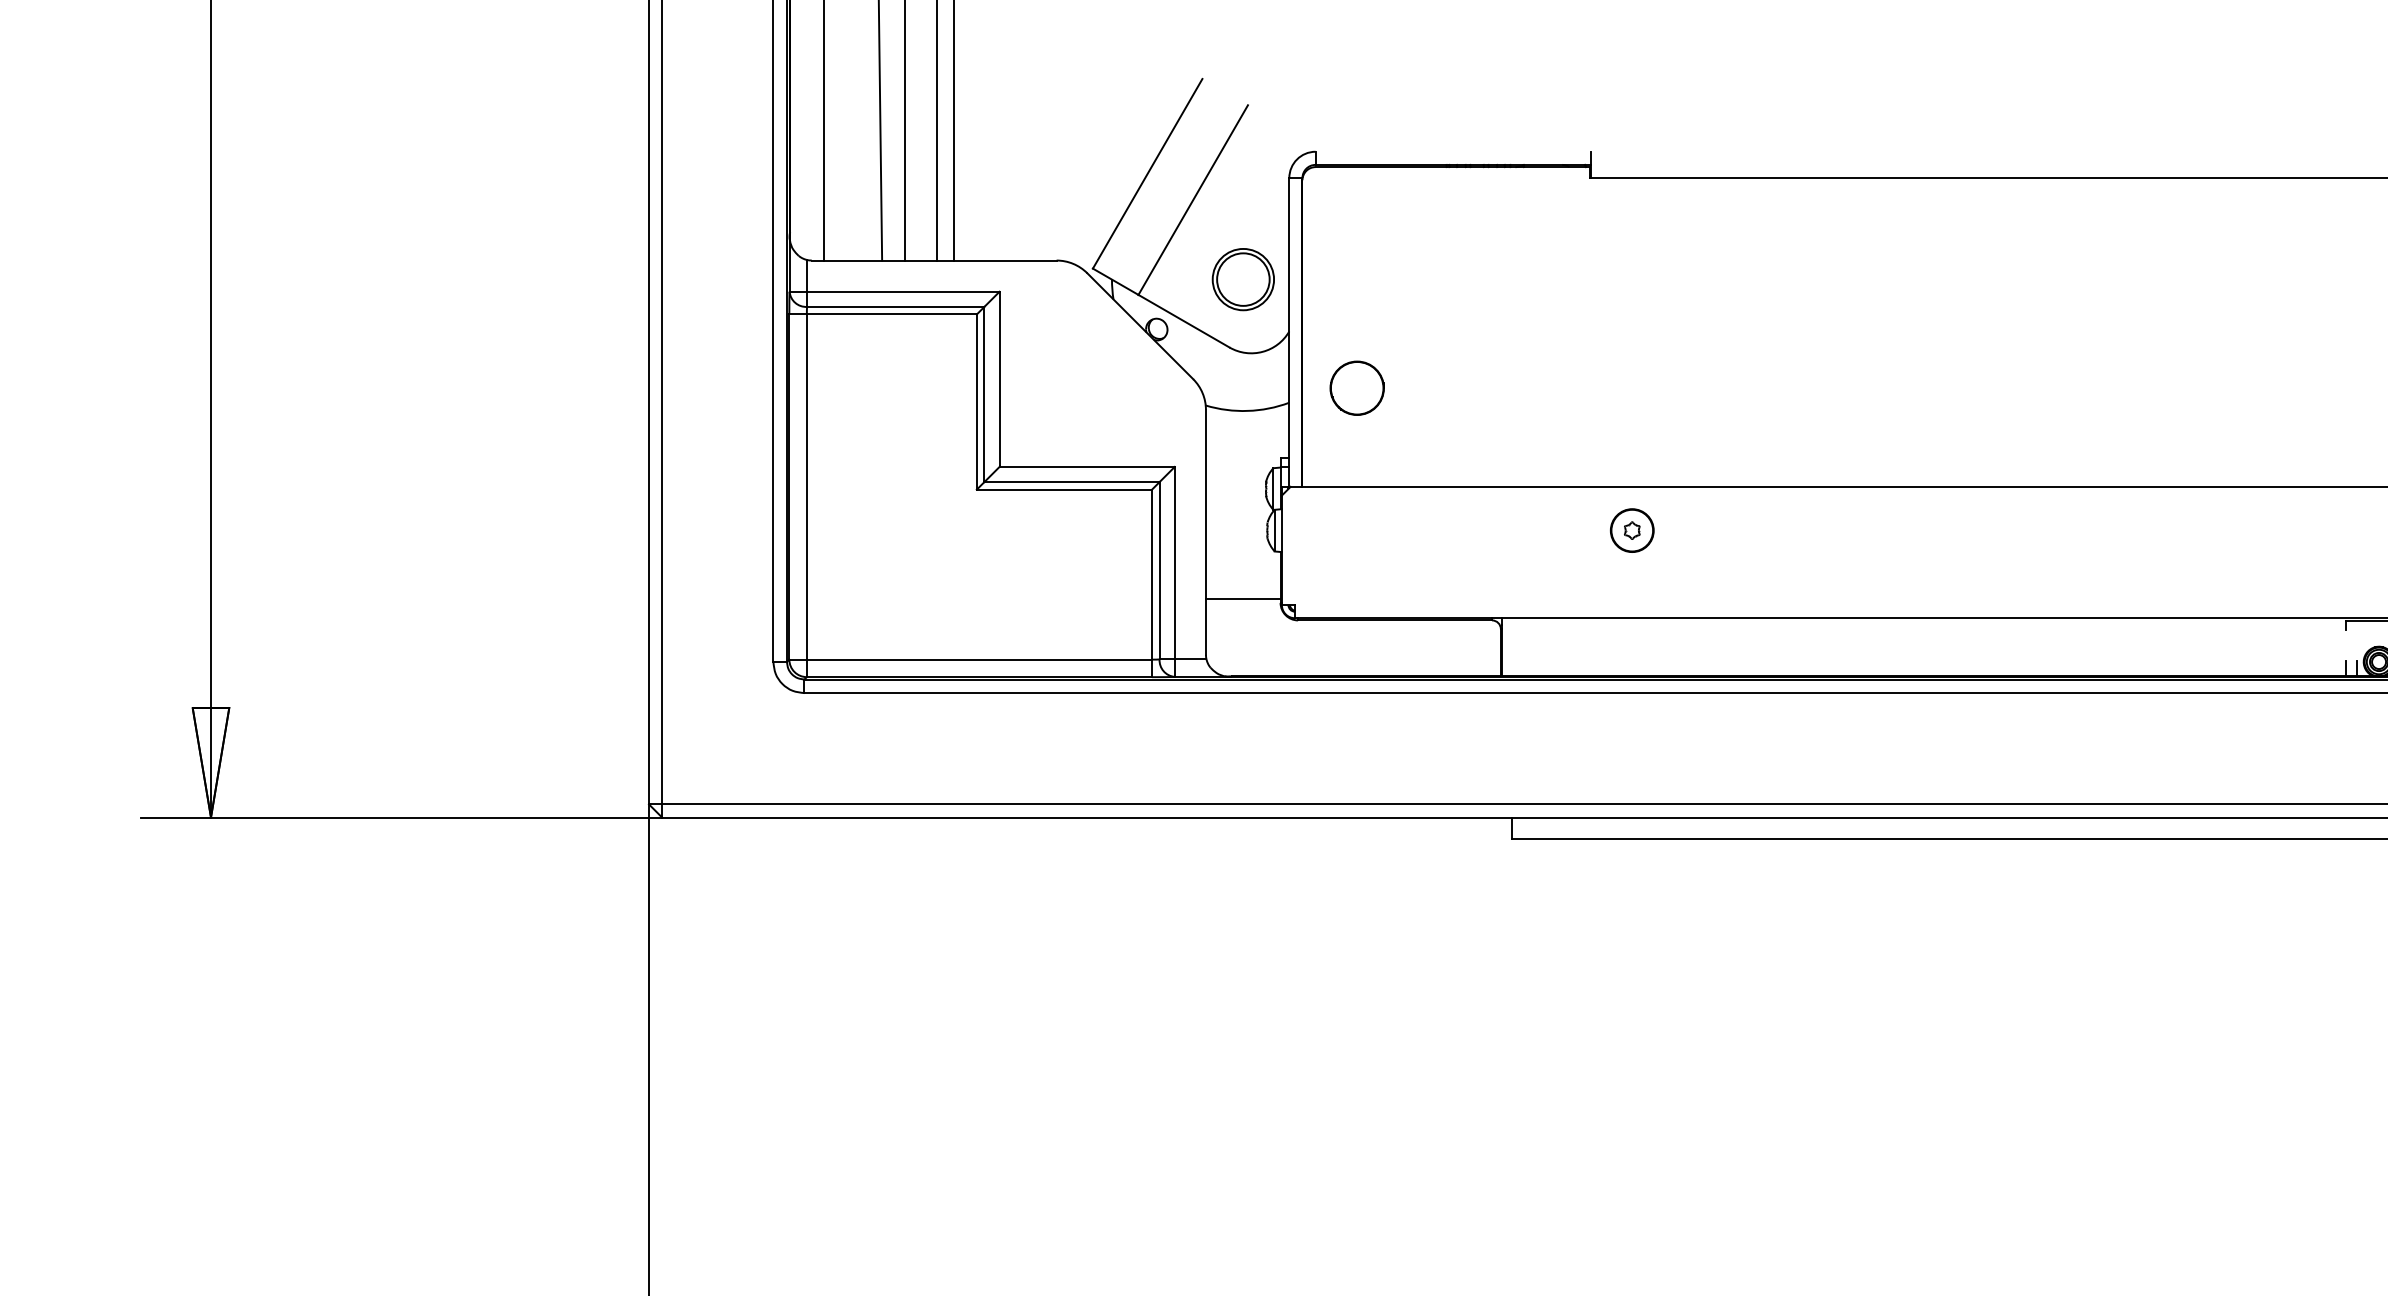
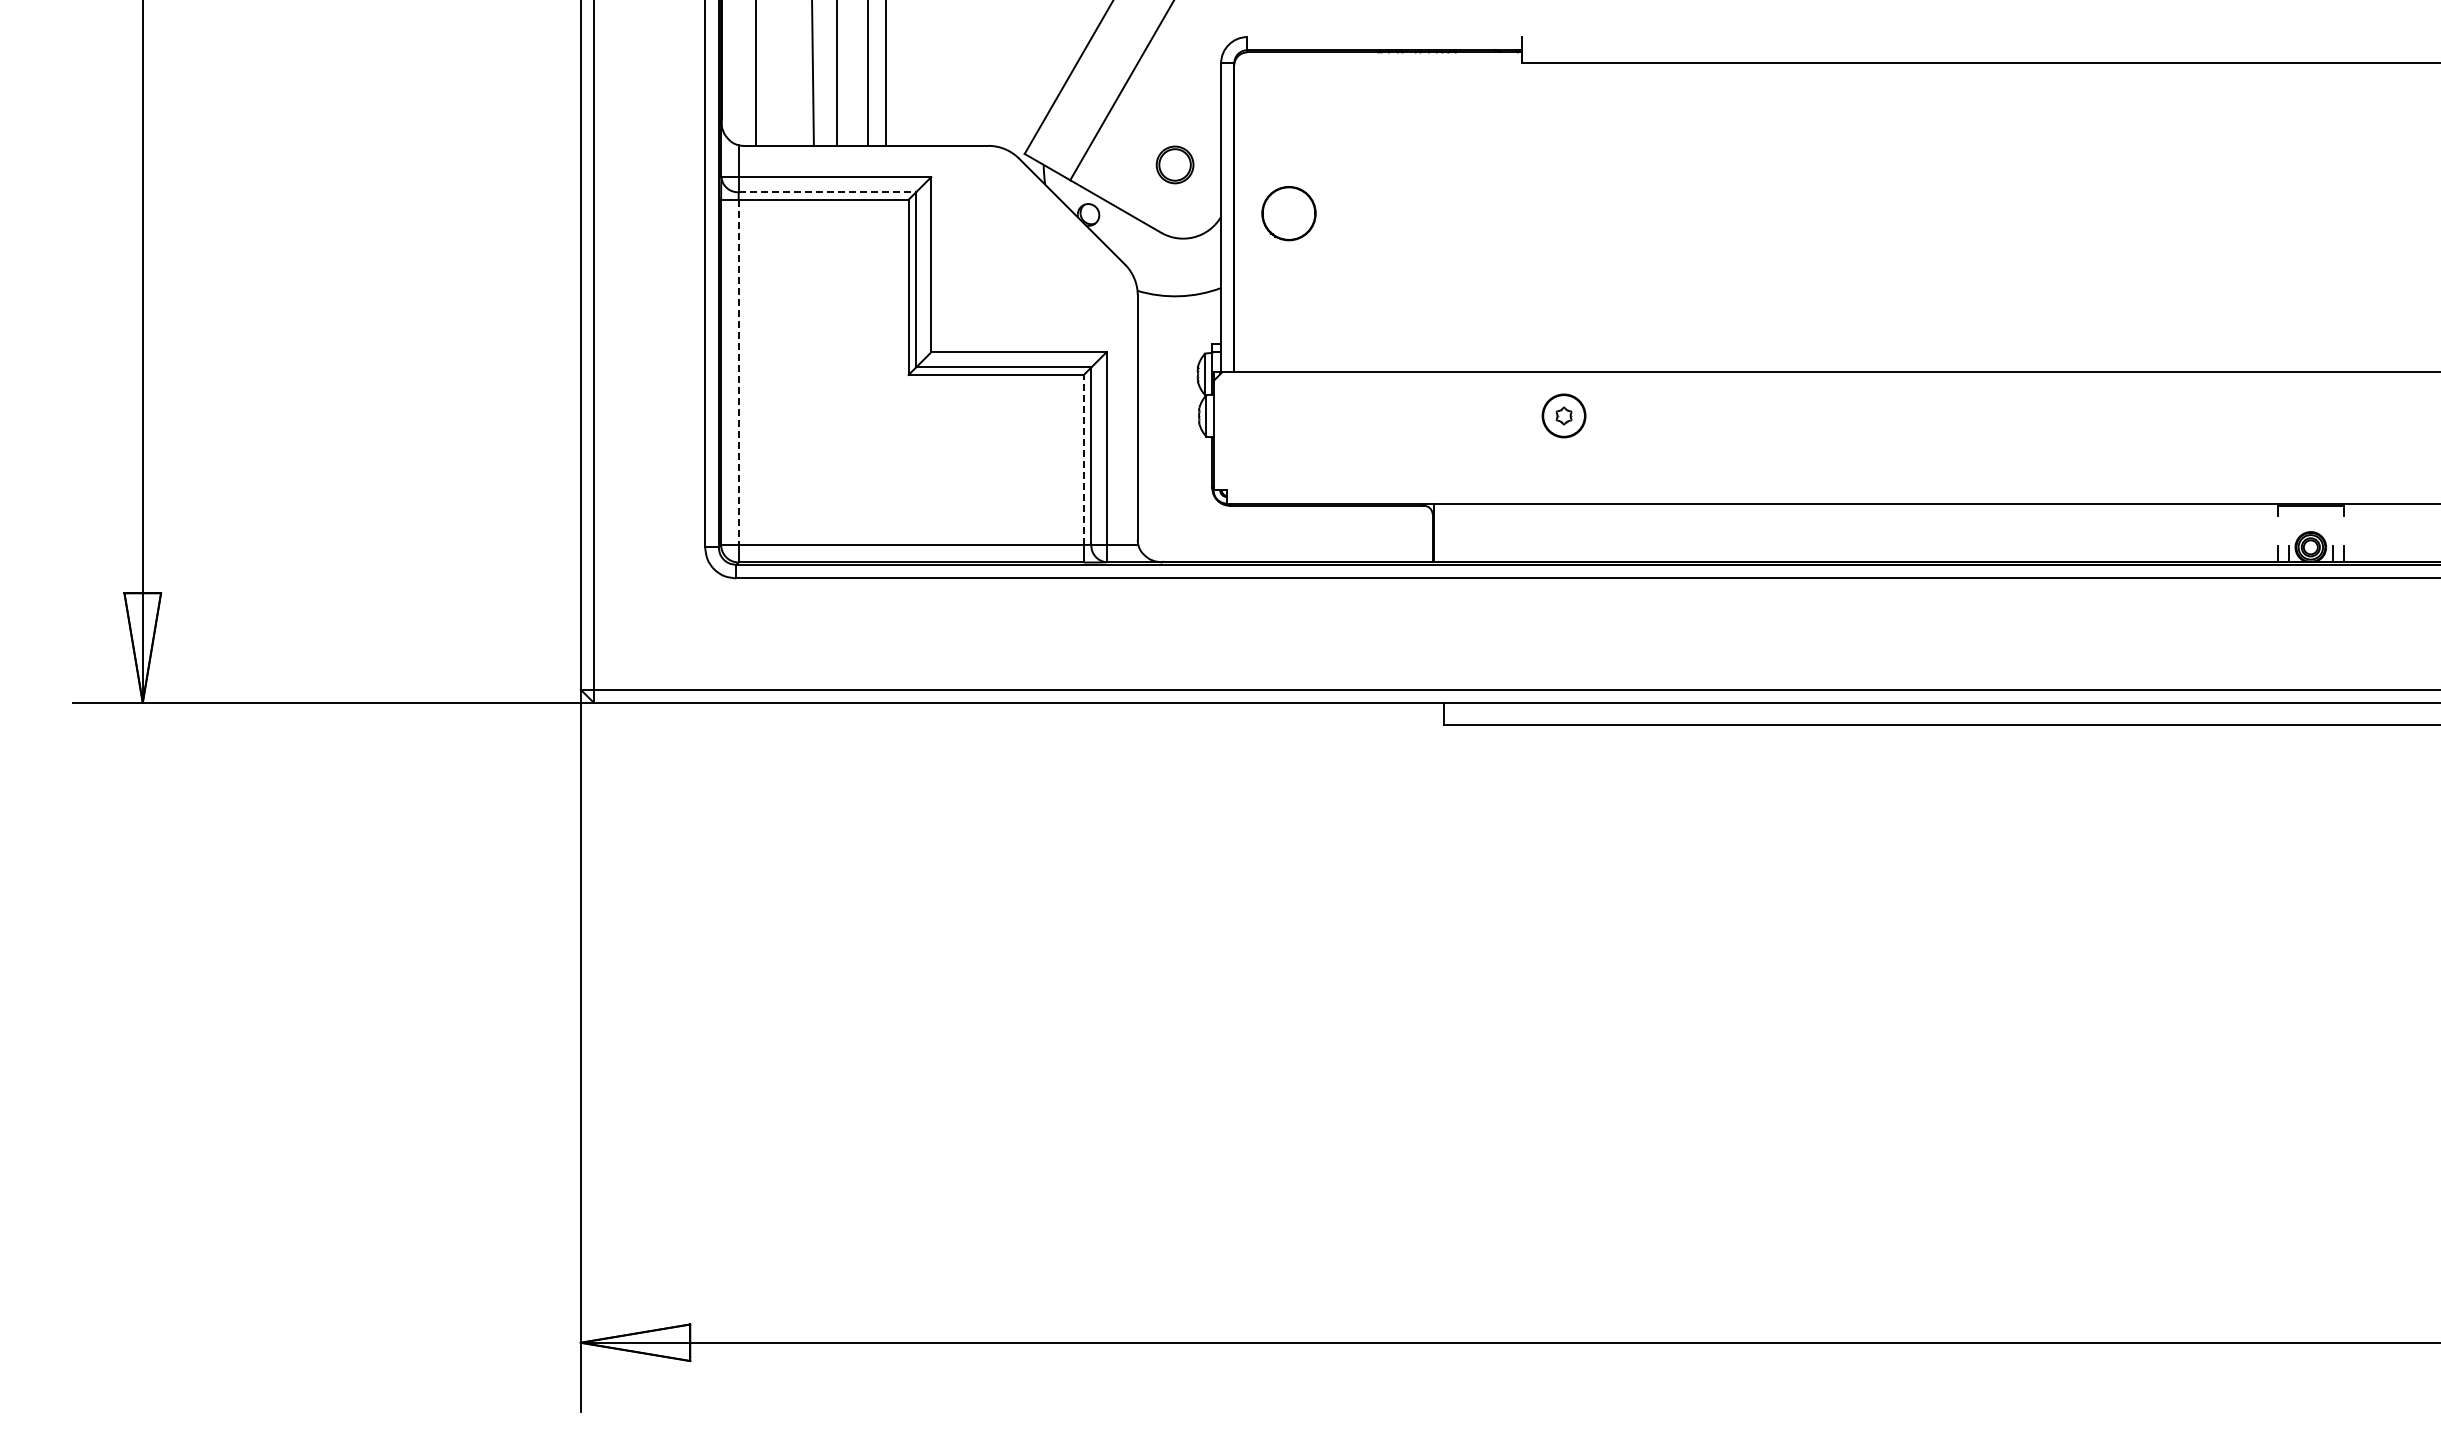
part: (1242, 279) -> (1174, 164), size x0.6
line: (895, 307) -> (827, 192), solid -> dashed
circle: (1356, 388) -> (1288, 213), moved
line: (806, 487) -> (738, 372), solid -> dashed
line: (1151, 574) -> (1083, 459), solid -> dashed
line: (1242, 598) -> (1174, 483), removed

